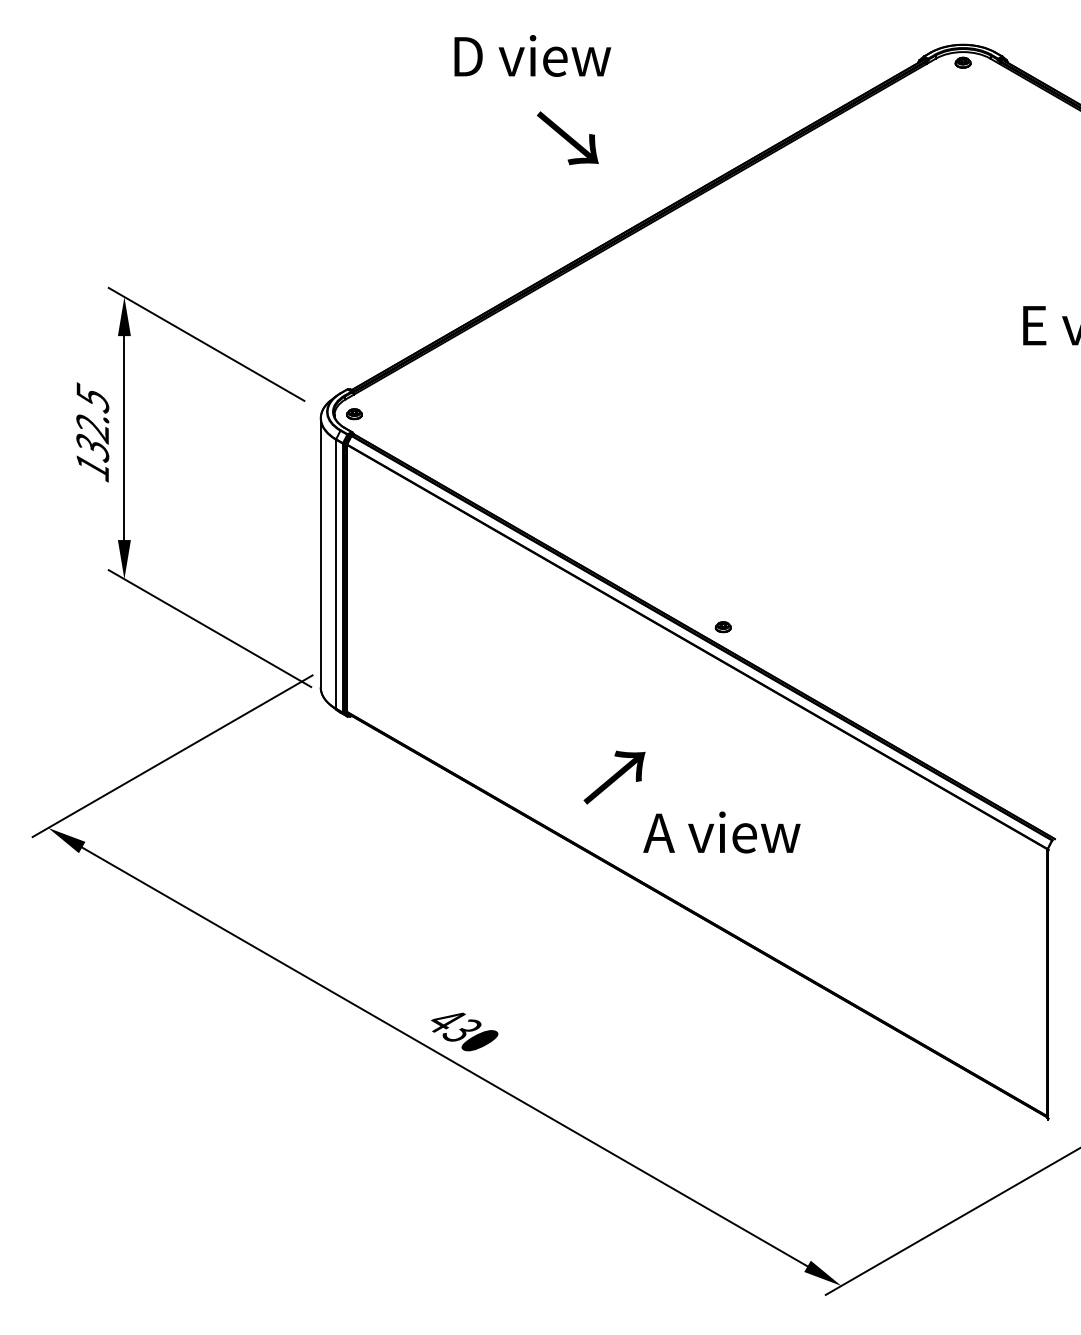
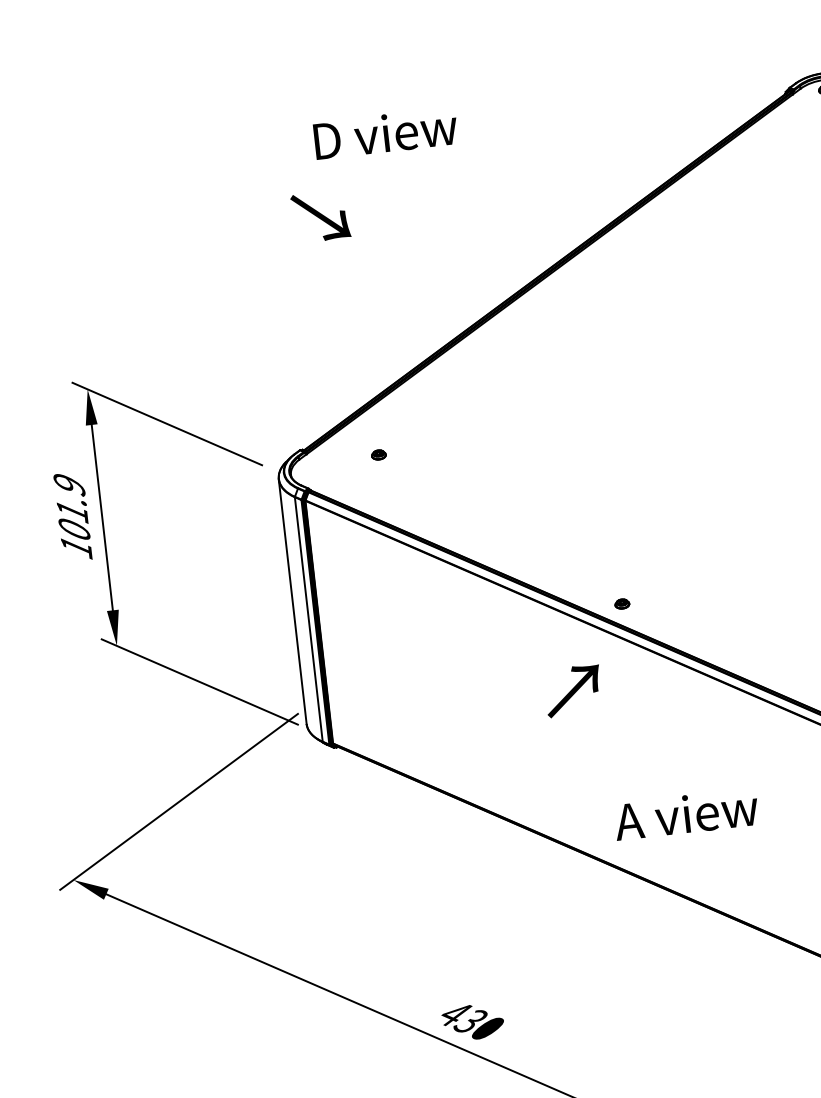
text: (532, 55) -> (385, 133), moved
text: (567, 138) -> (320, 216), moved
part: (354, 414) -> (378, 455), moved
text: (92, 422) -> (71, 506), 132.5 -> 101.9
part: (722, 627) -> (621, 604), moved
text: (614, 777) -> (573, 690), moved

